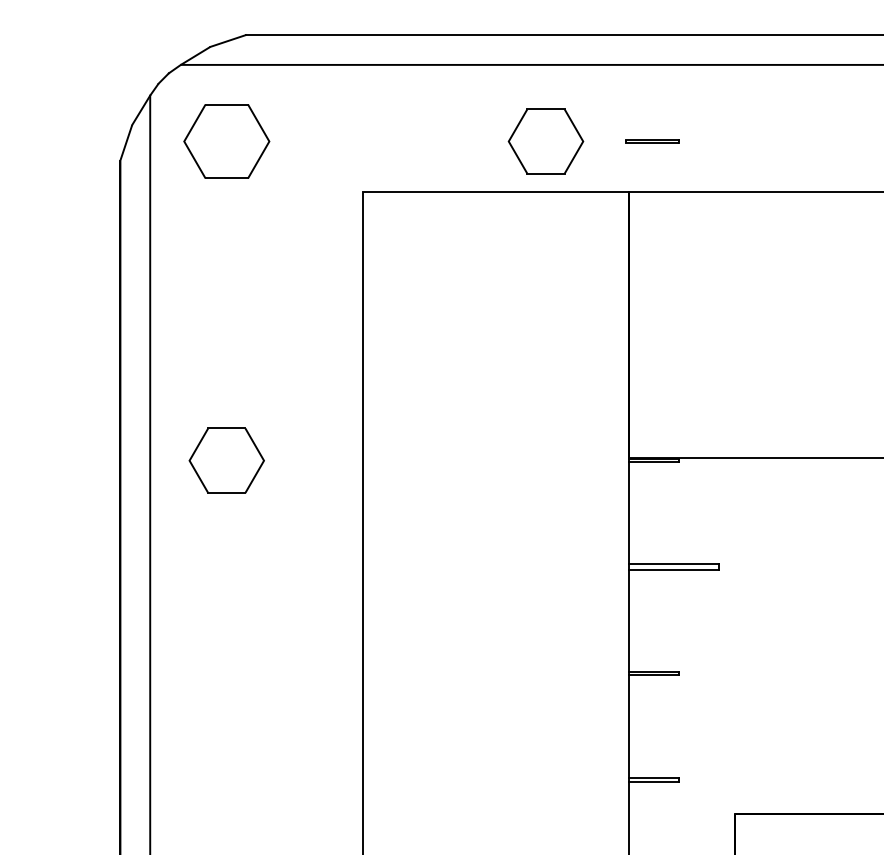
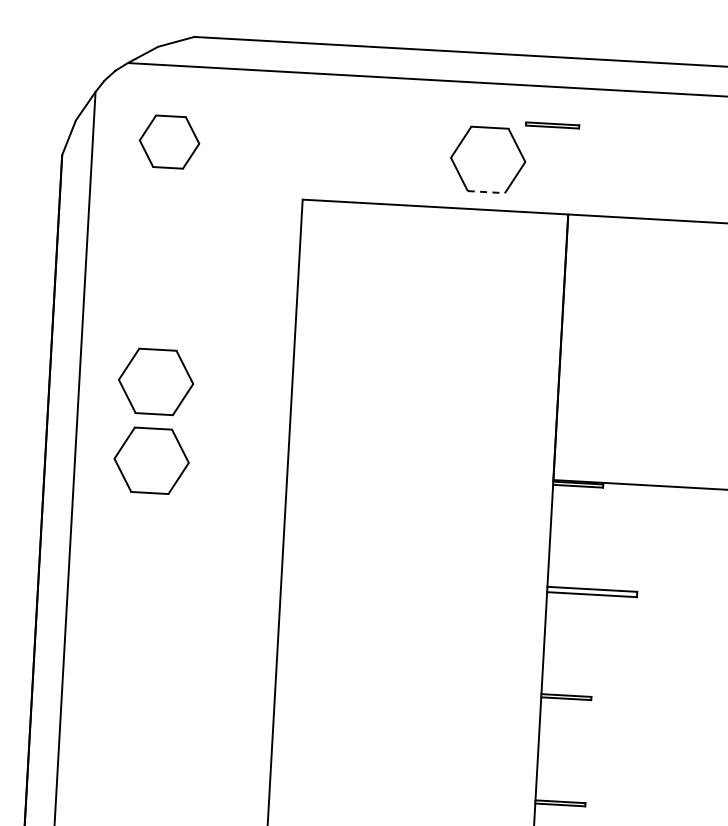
line: (652, 140) -> (552, 124), moved
part: (226, 141) -> (169, 142), size x0.7
line: (546, 173) -> (486, 191), solid -> dashed
part: (226, 381) -> (155, 381), added

